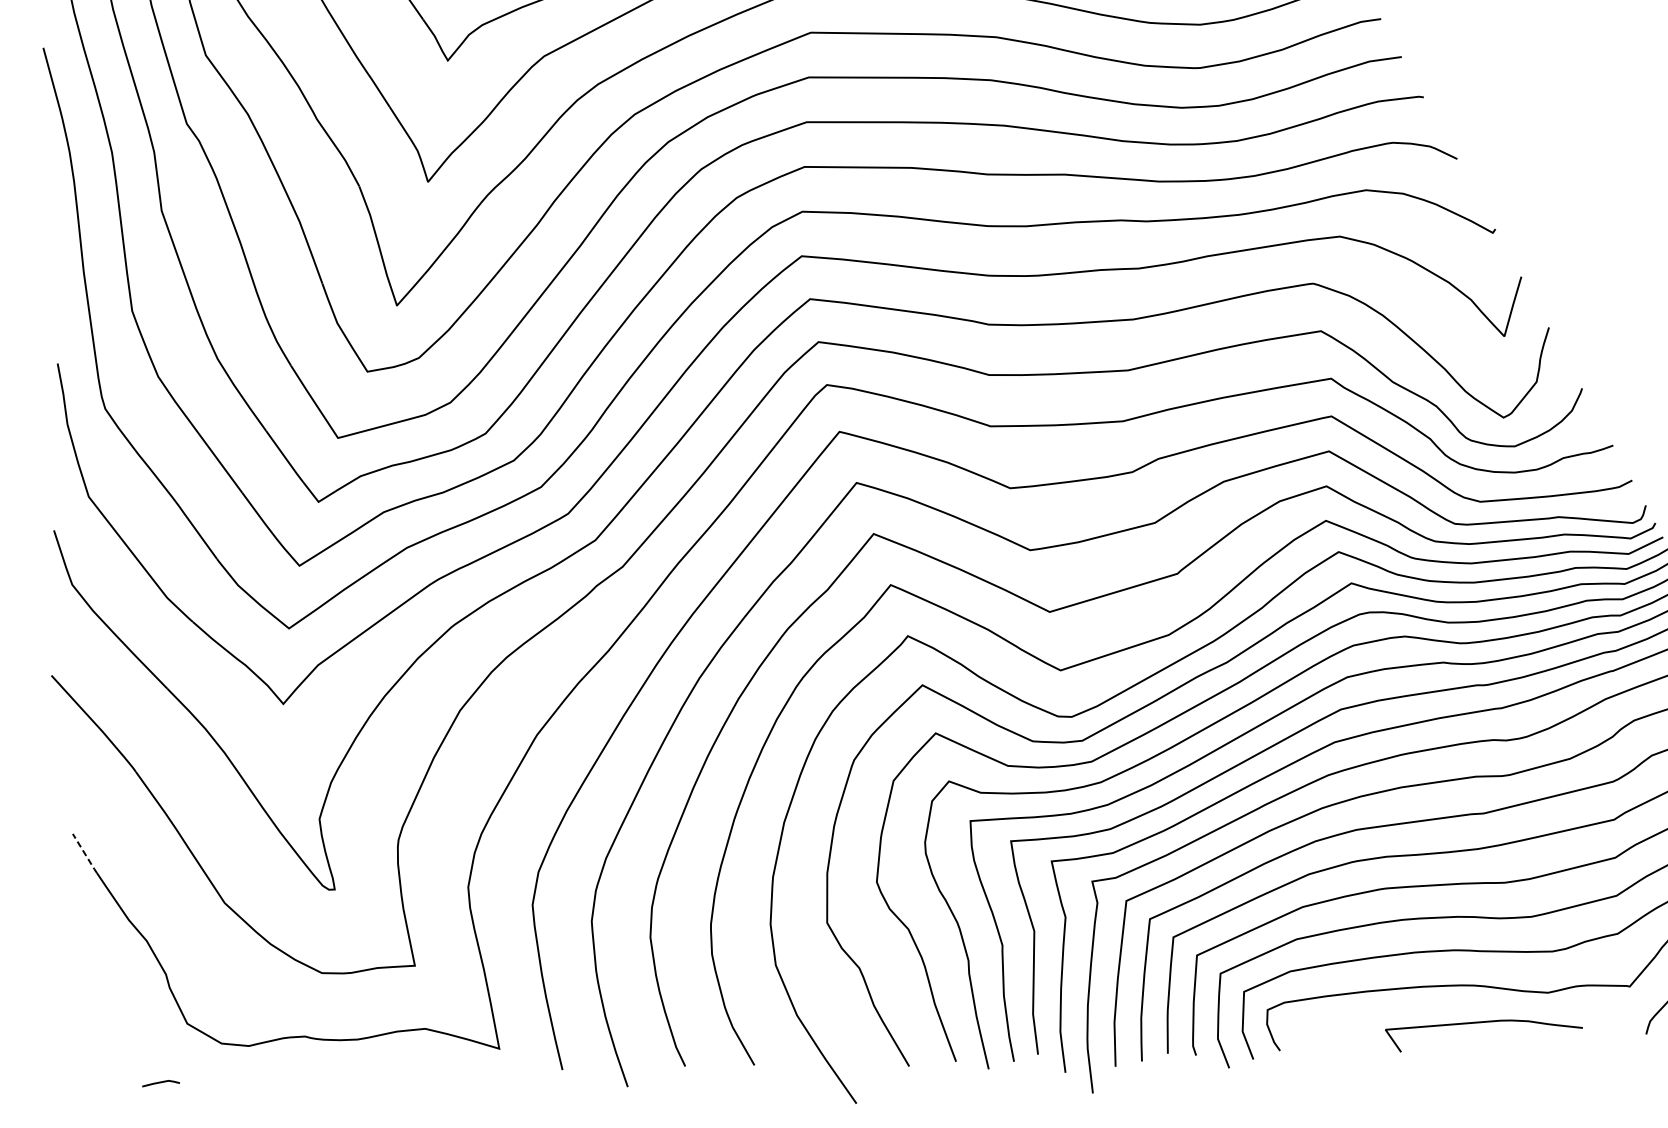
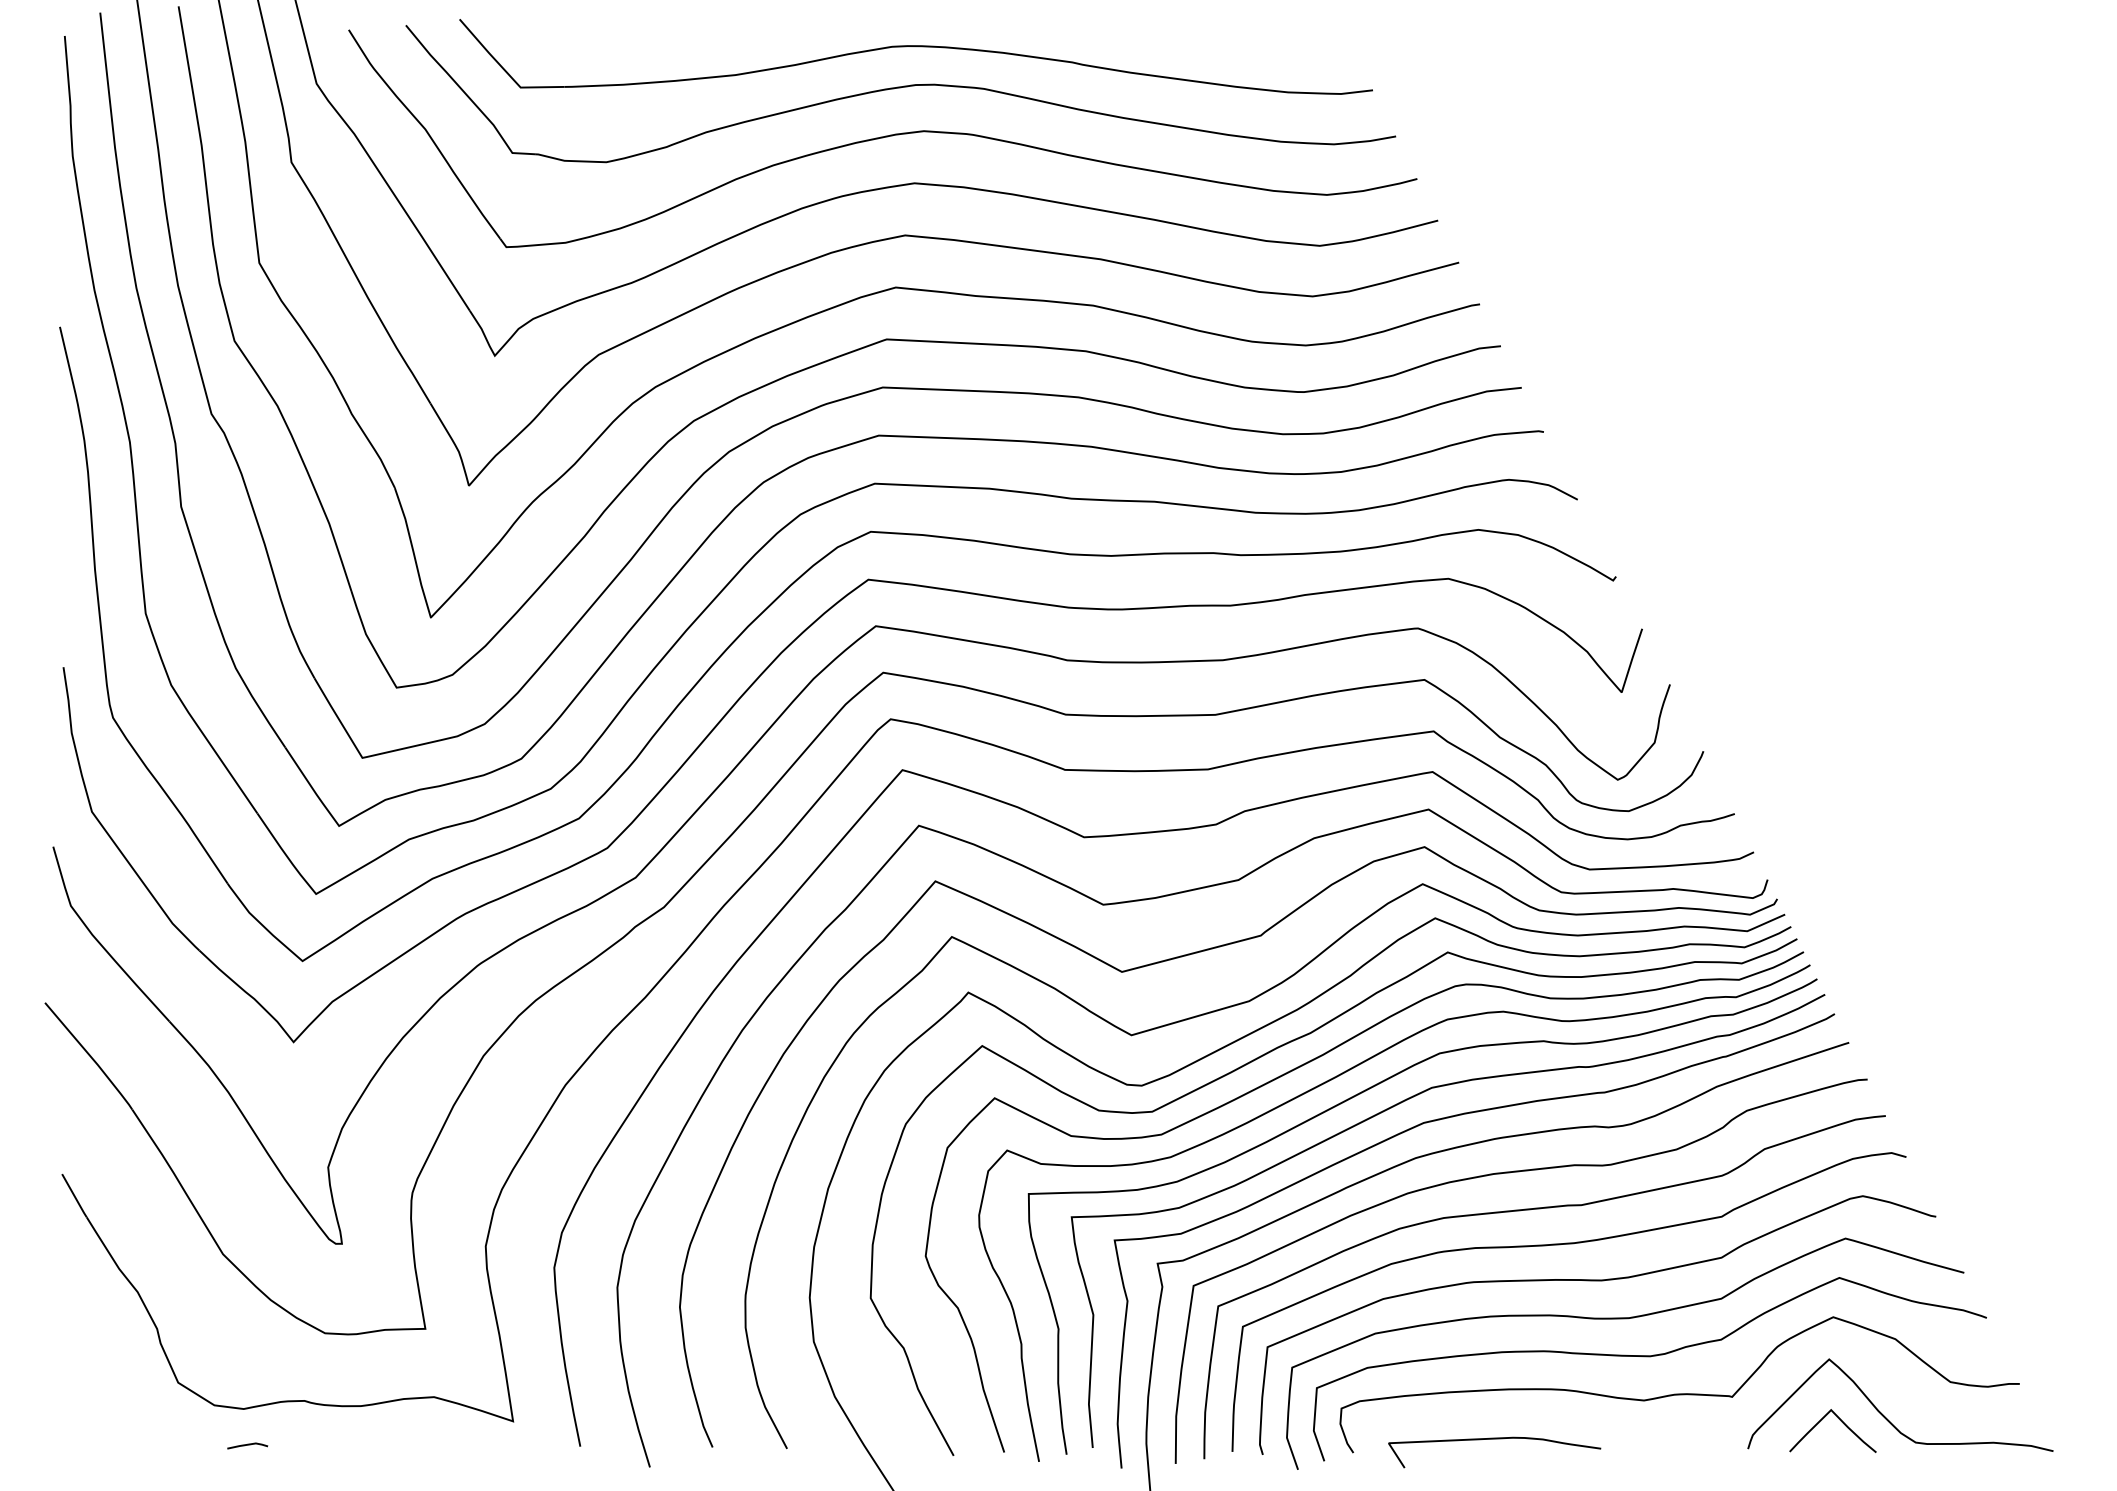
line: (85, 854) -> (74, 1196), dashed -> solid
curve: (1483, 1022) -> (1494, 1439), moved
line: (160, 1083) -> (247, 1445), moved

